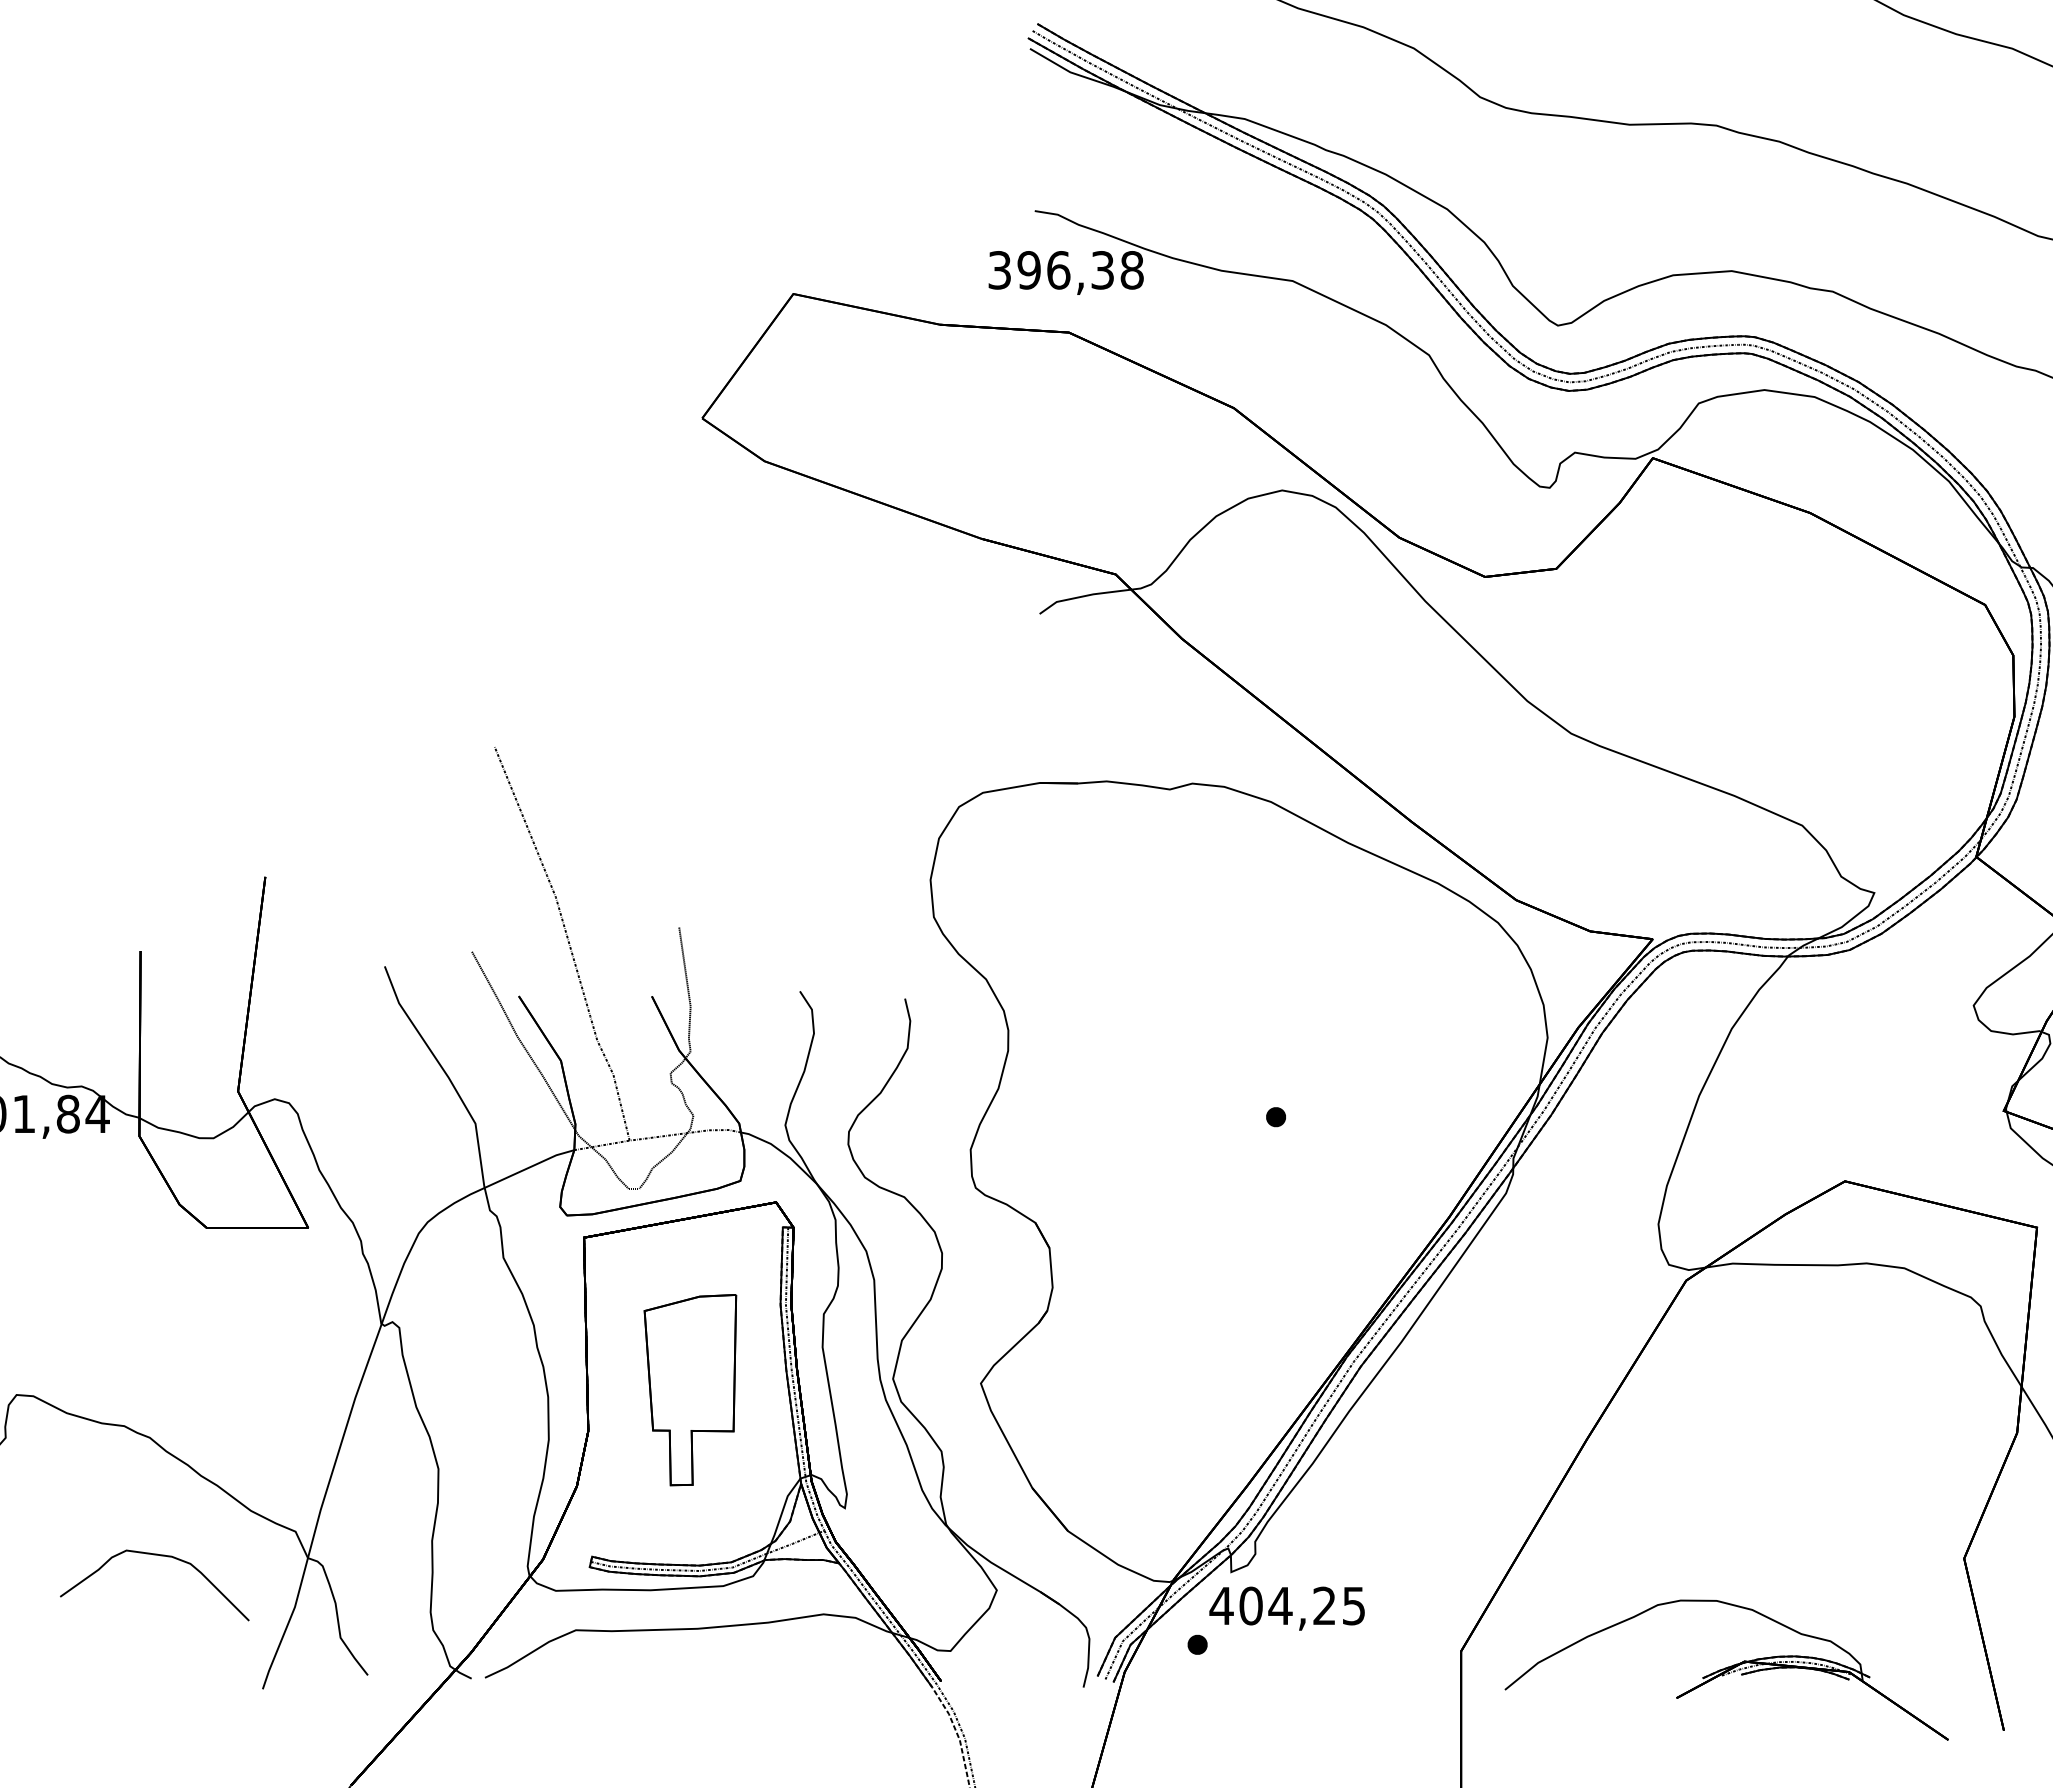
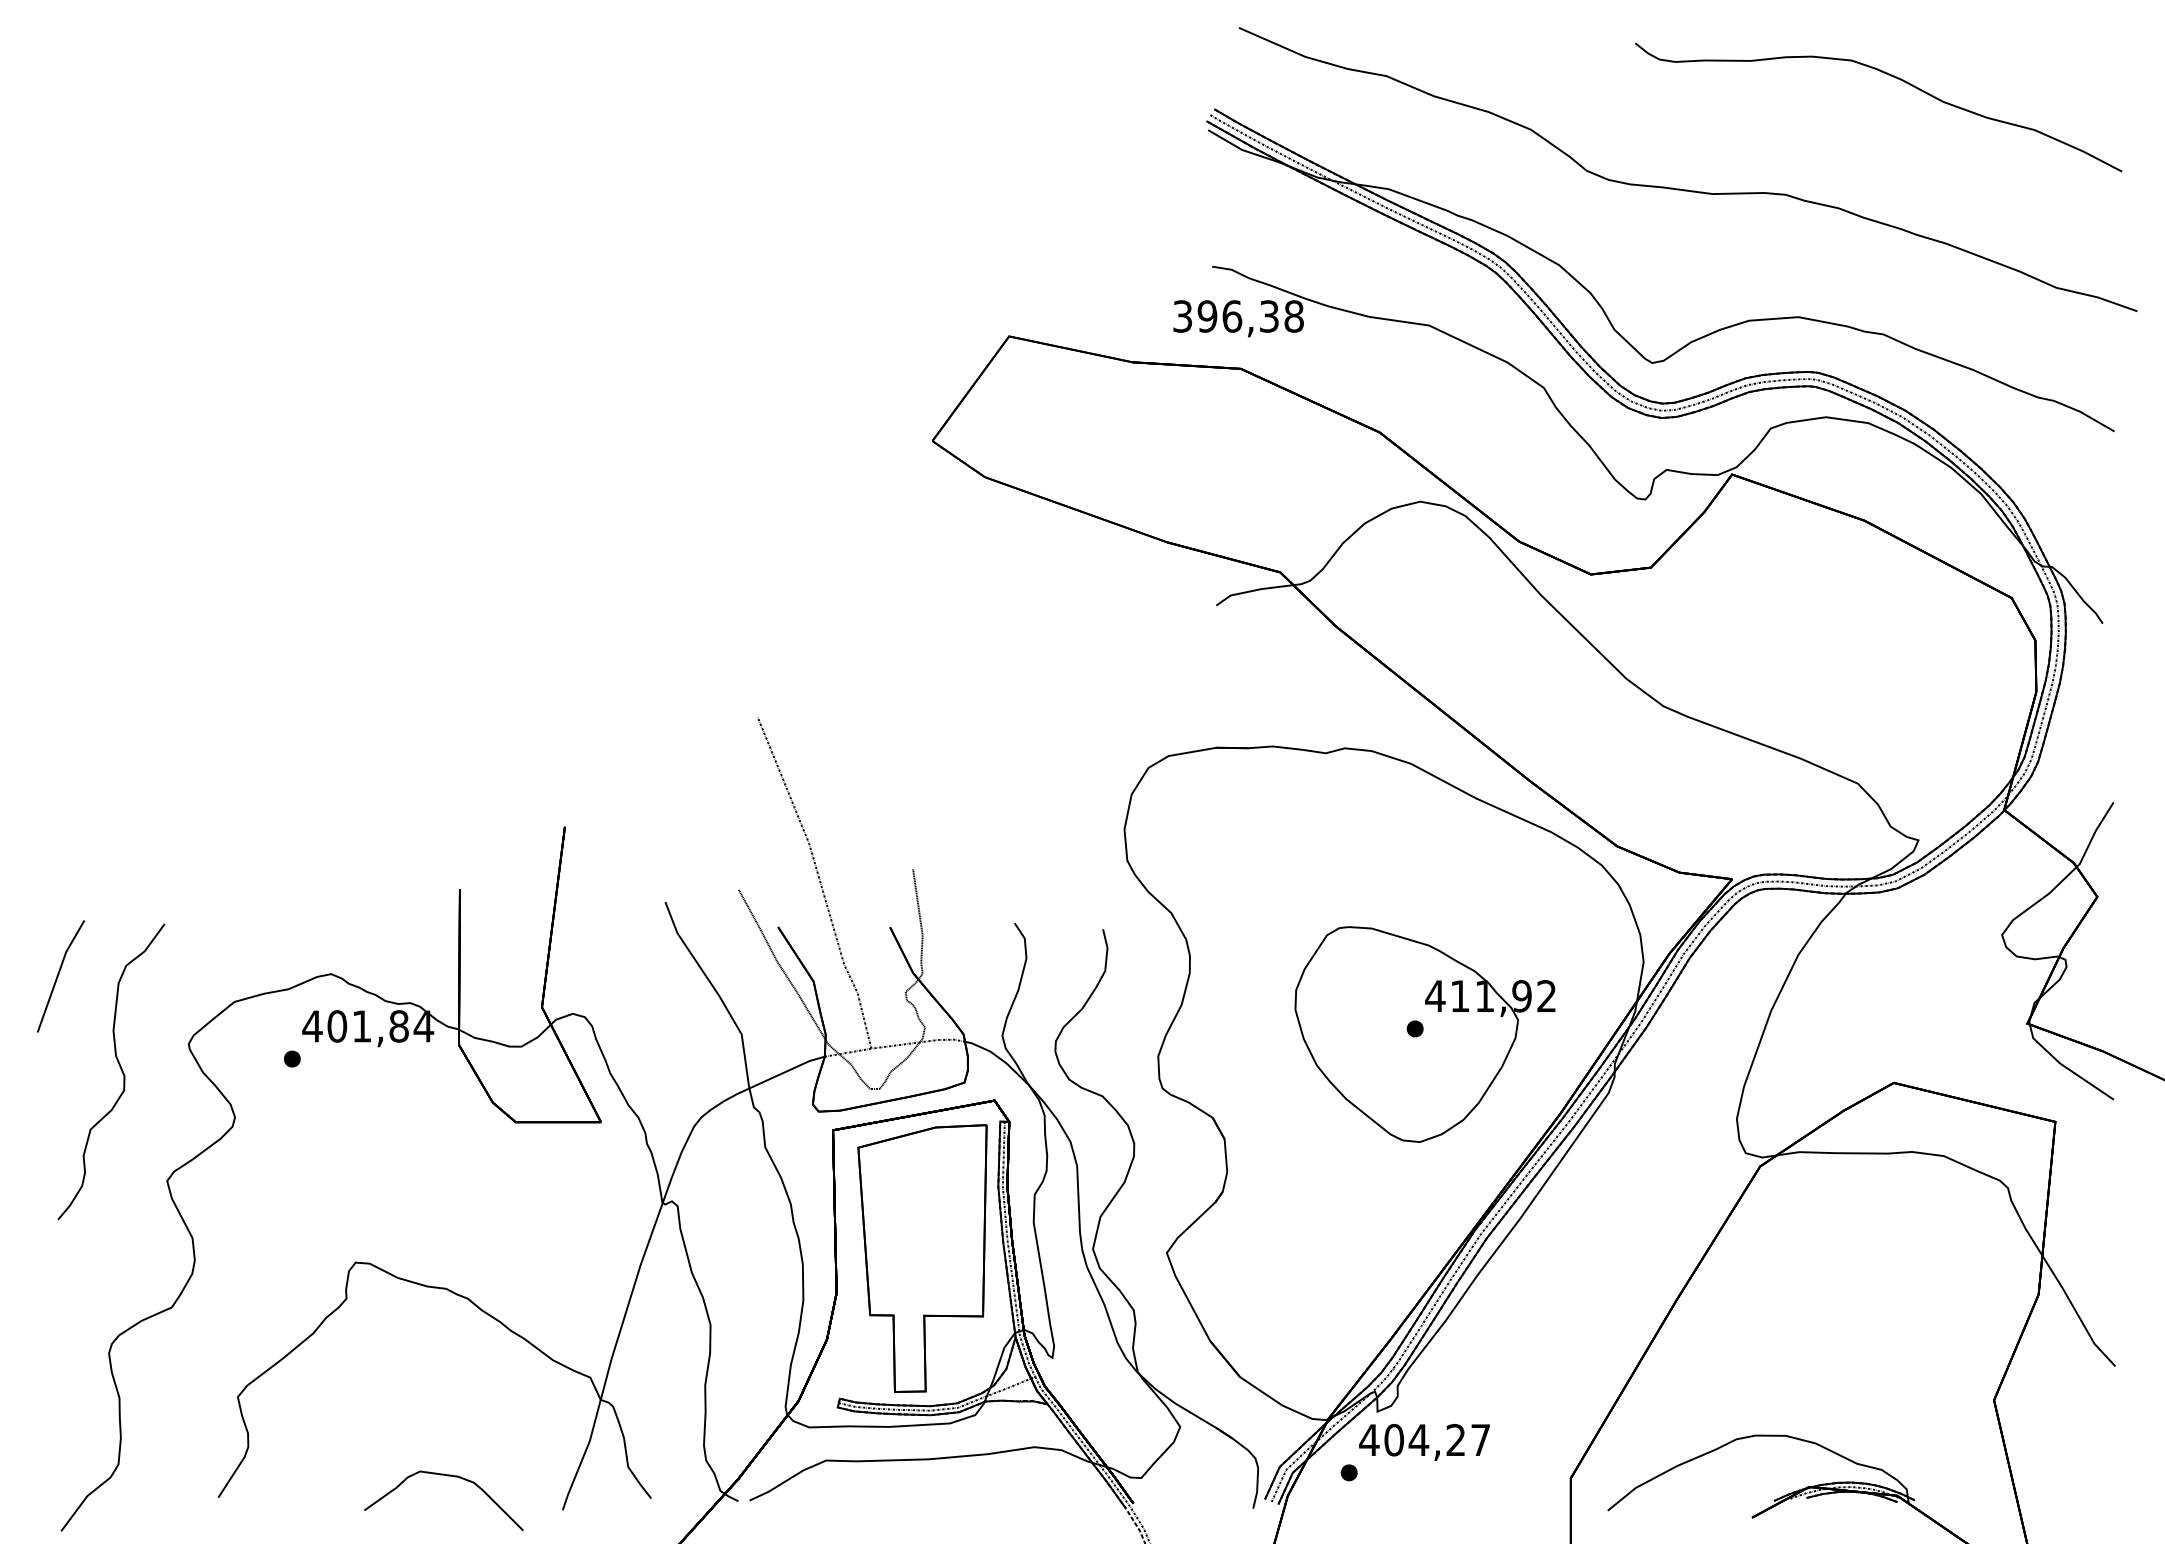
part: (1287, 1123) -> (1424, 1034), added
part: (690, 1390) -> (922, 1258), size x1.67
curve: (159, 1556) -> (447, 1476), moved
text: (1353, 1606) -> (1480, 1440), 404,25 -> 404,27

